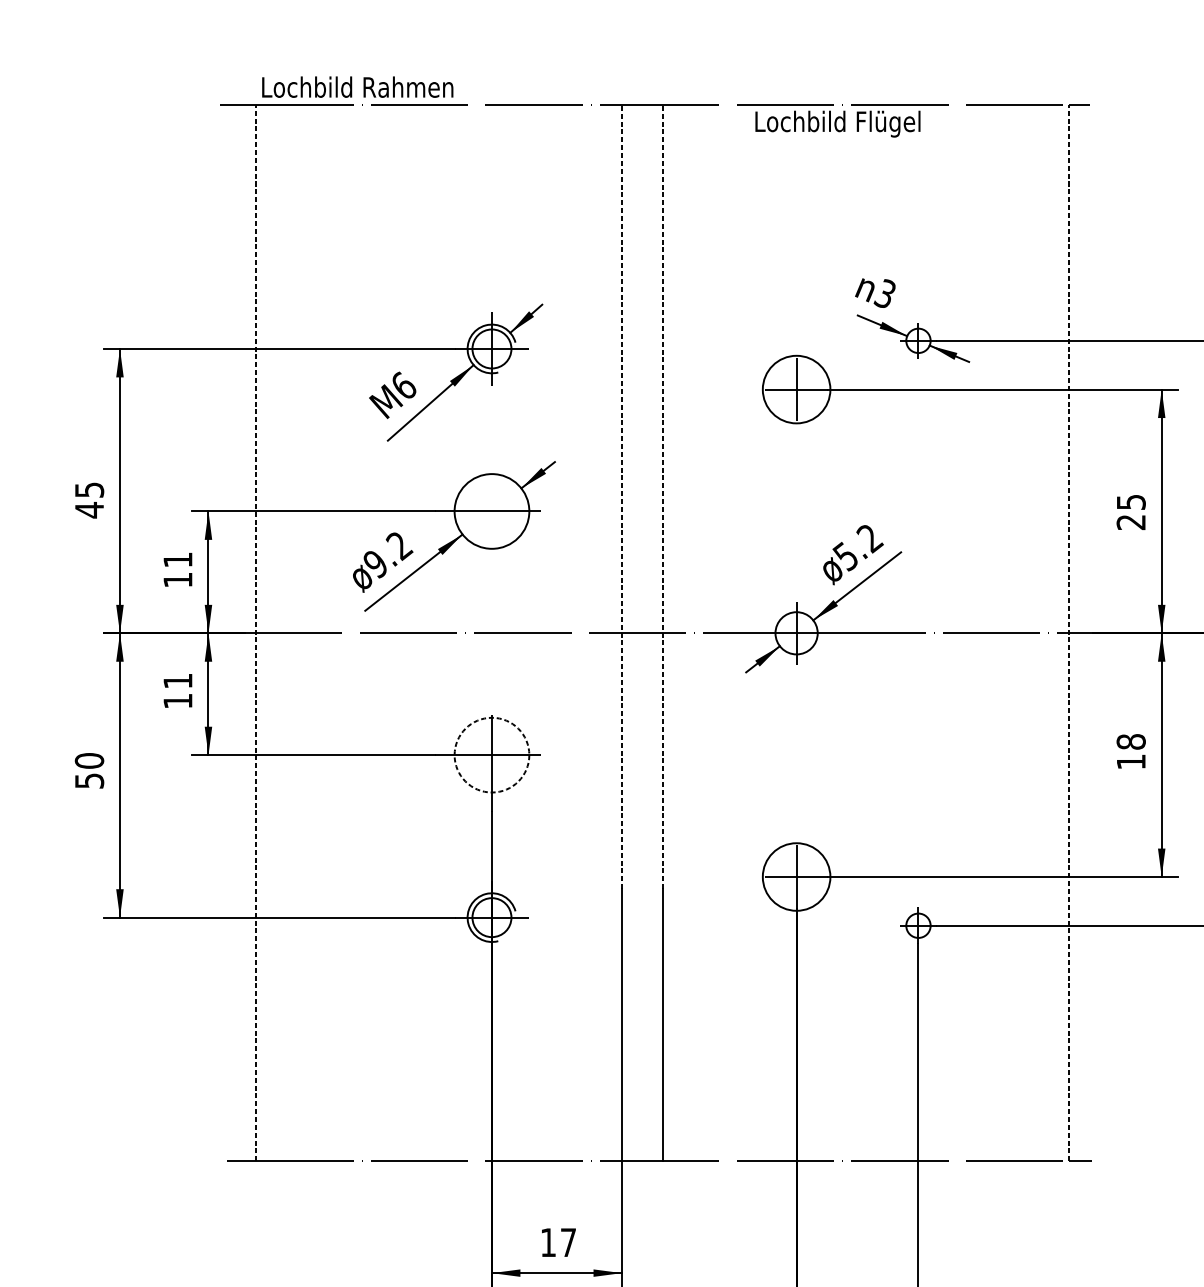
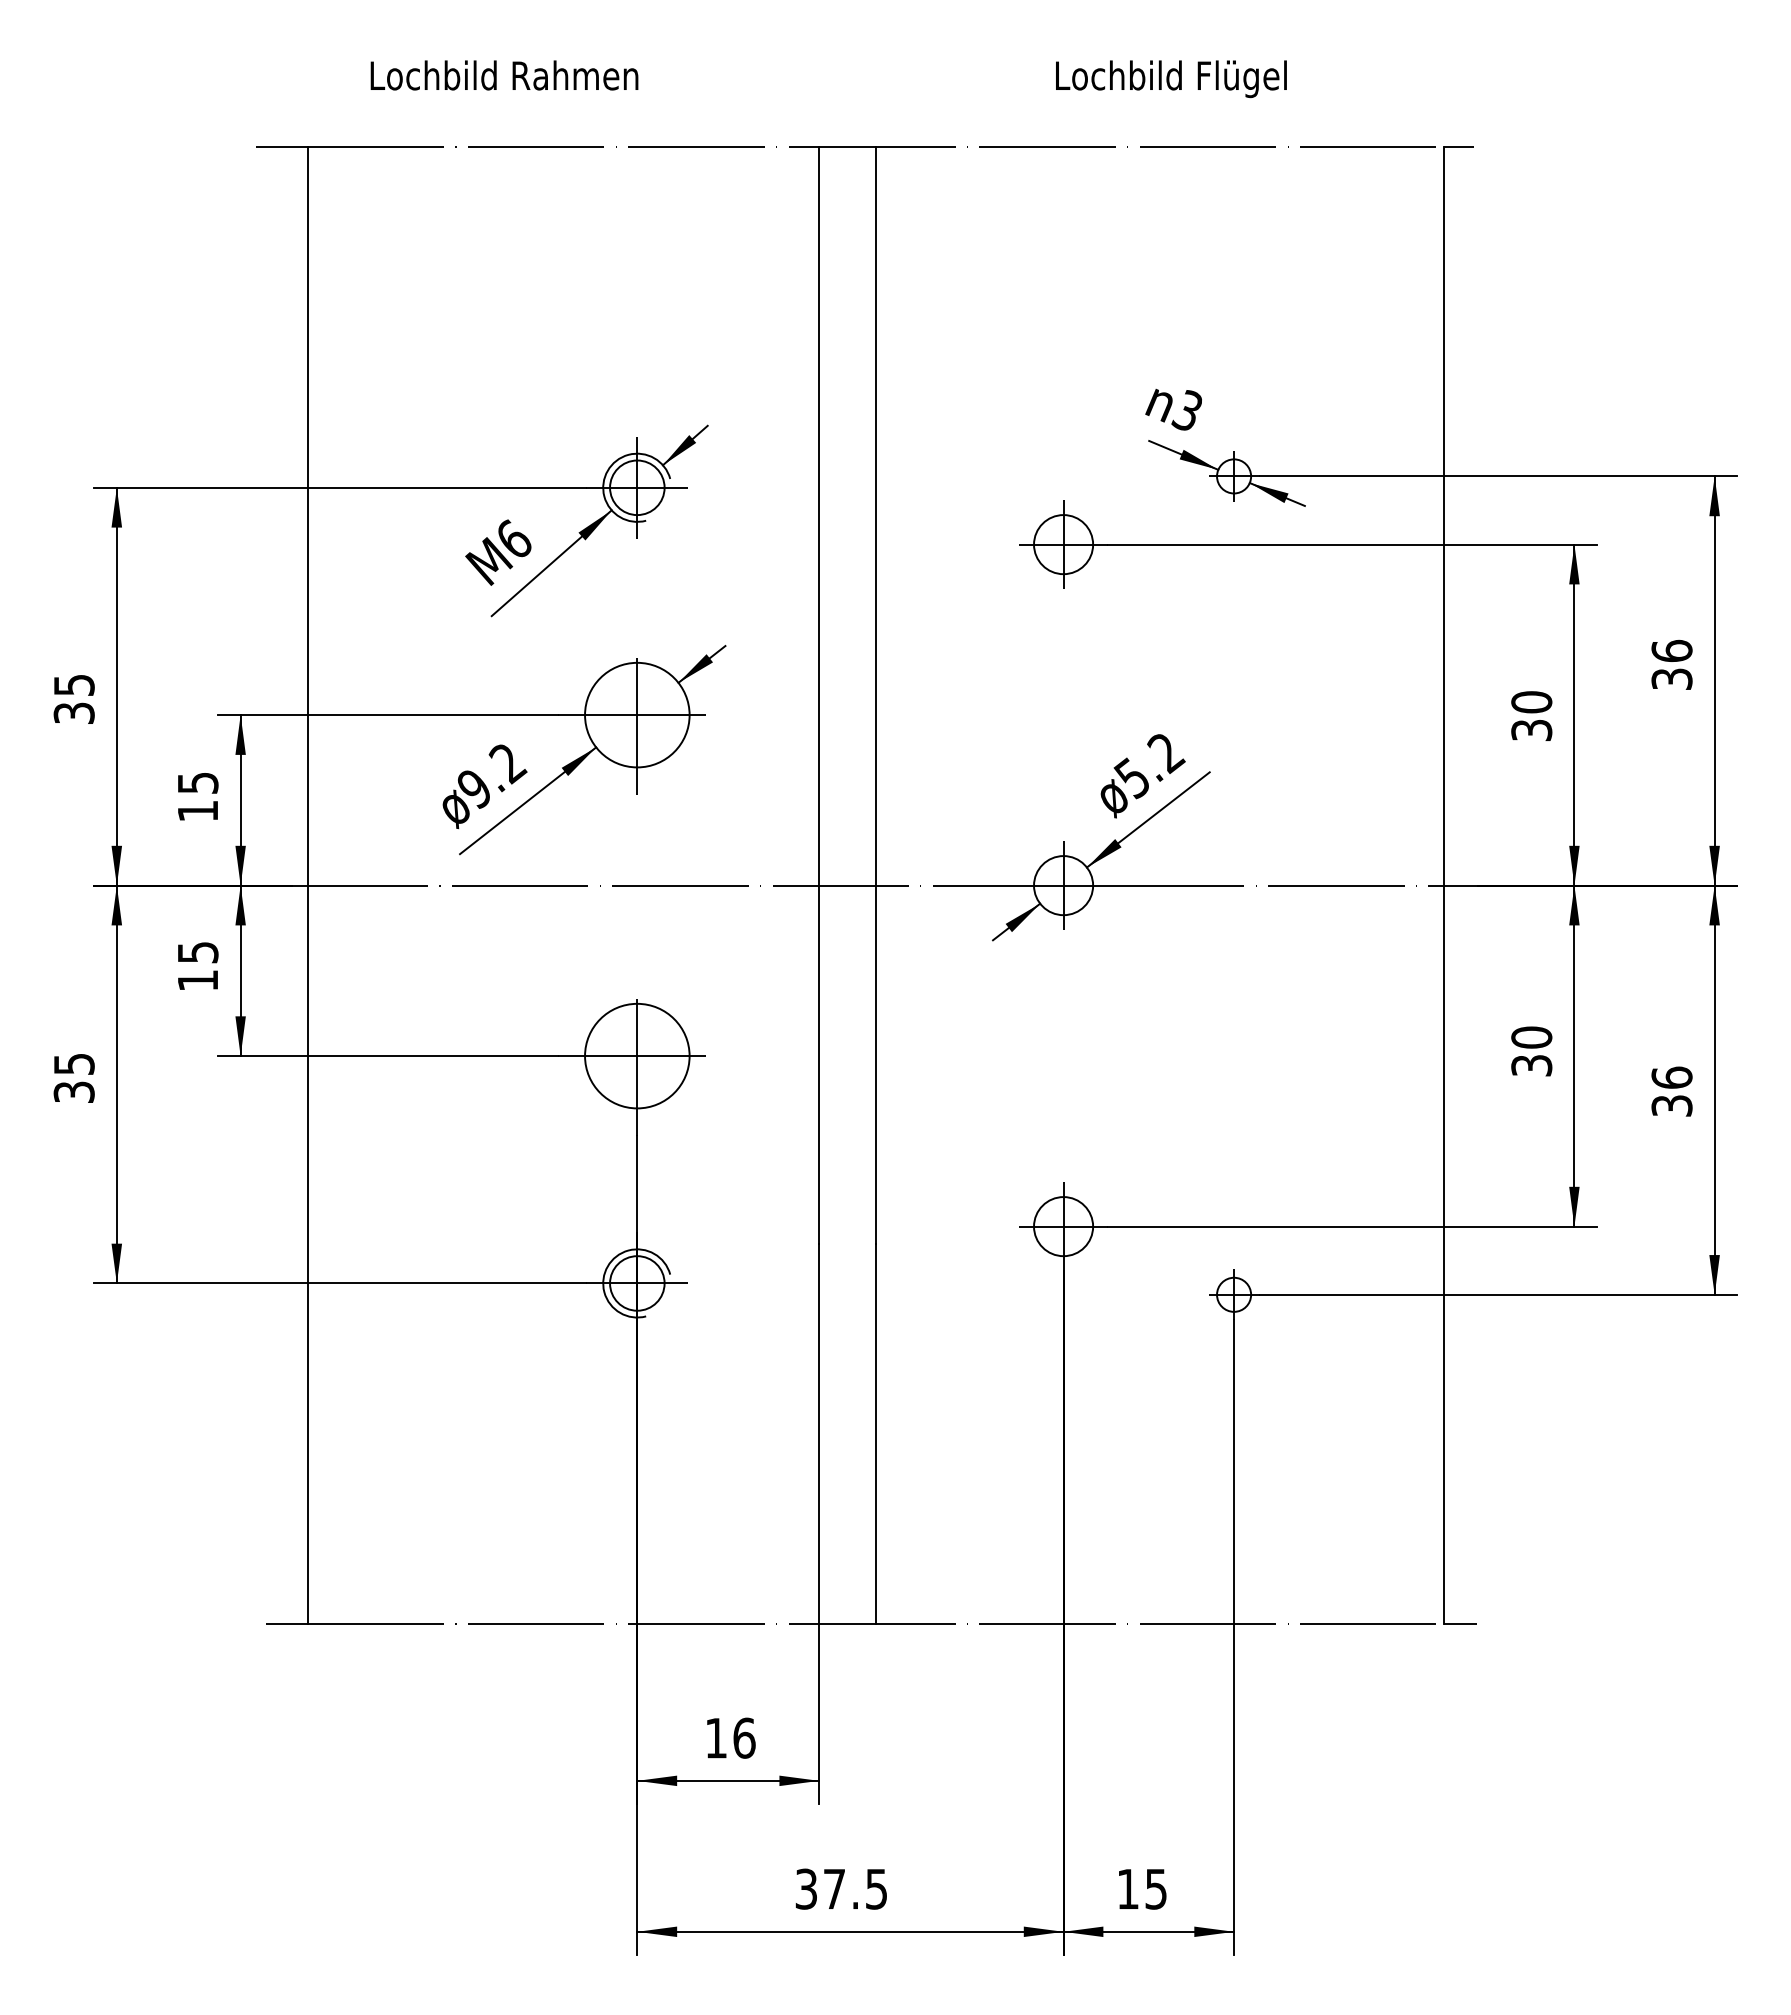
text: (357, 87) -> (504, 75), moved
text: (838, 124) -> (1171, 79), moved
circle: (796, 389) -> (1063, 544), size x0.62
line: (622, 496) -> (819, 694), dashed -> solid
line: (662, 496) -> (876, 694), dashed -> solid
text: (89, 510) -> (73, 713), 45 -> 35
text: (1131, 512) -> (1531, 716), 25 -> 30
line: (492, 515) -> (637, 720), added
text: (178, 560) -> (198, 783), 11 -> 15
line: (256, 633) -> (307, 885), dashed -> solid
line: (1068, 633) -> (1444, 885), dashed -> solid
text: (178, 681) -> (198, 952), 11 -> 15
text: (1131, 751) -> (1531, 1051), 18 -> 30
circle: (492, 754) -> (637, 1055), dashed -> solid
text: (89, 770) -> (73, 1077), 50 -> 35
circle: (796, 876) -> (1063, 1226), size x0.62
text: (568, 1242) -> (744, 1737), 17 -> 16

